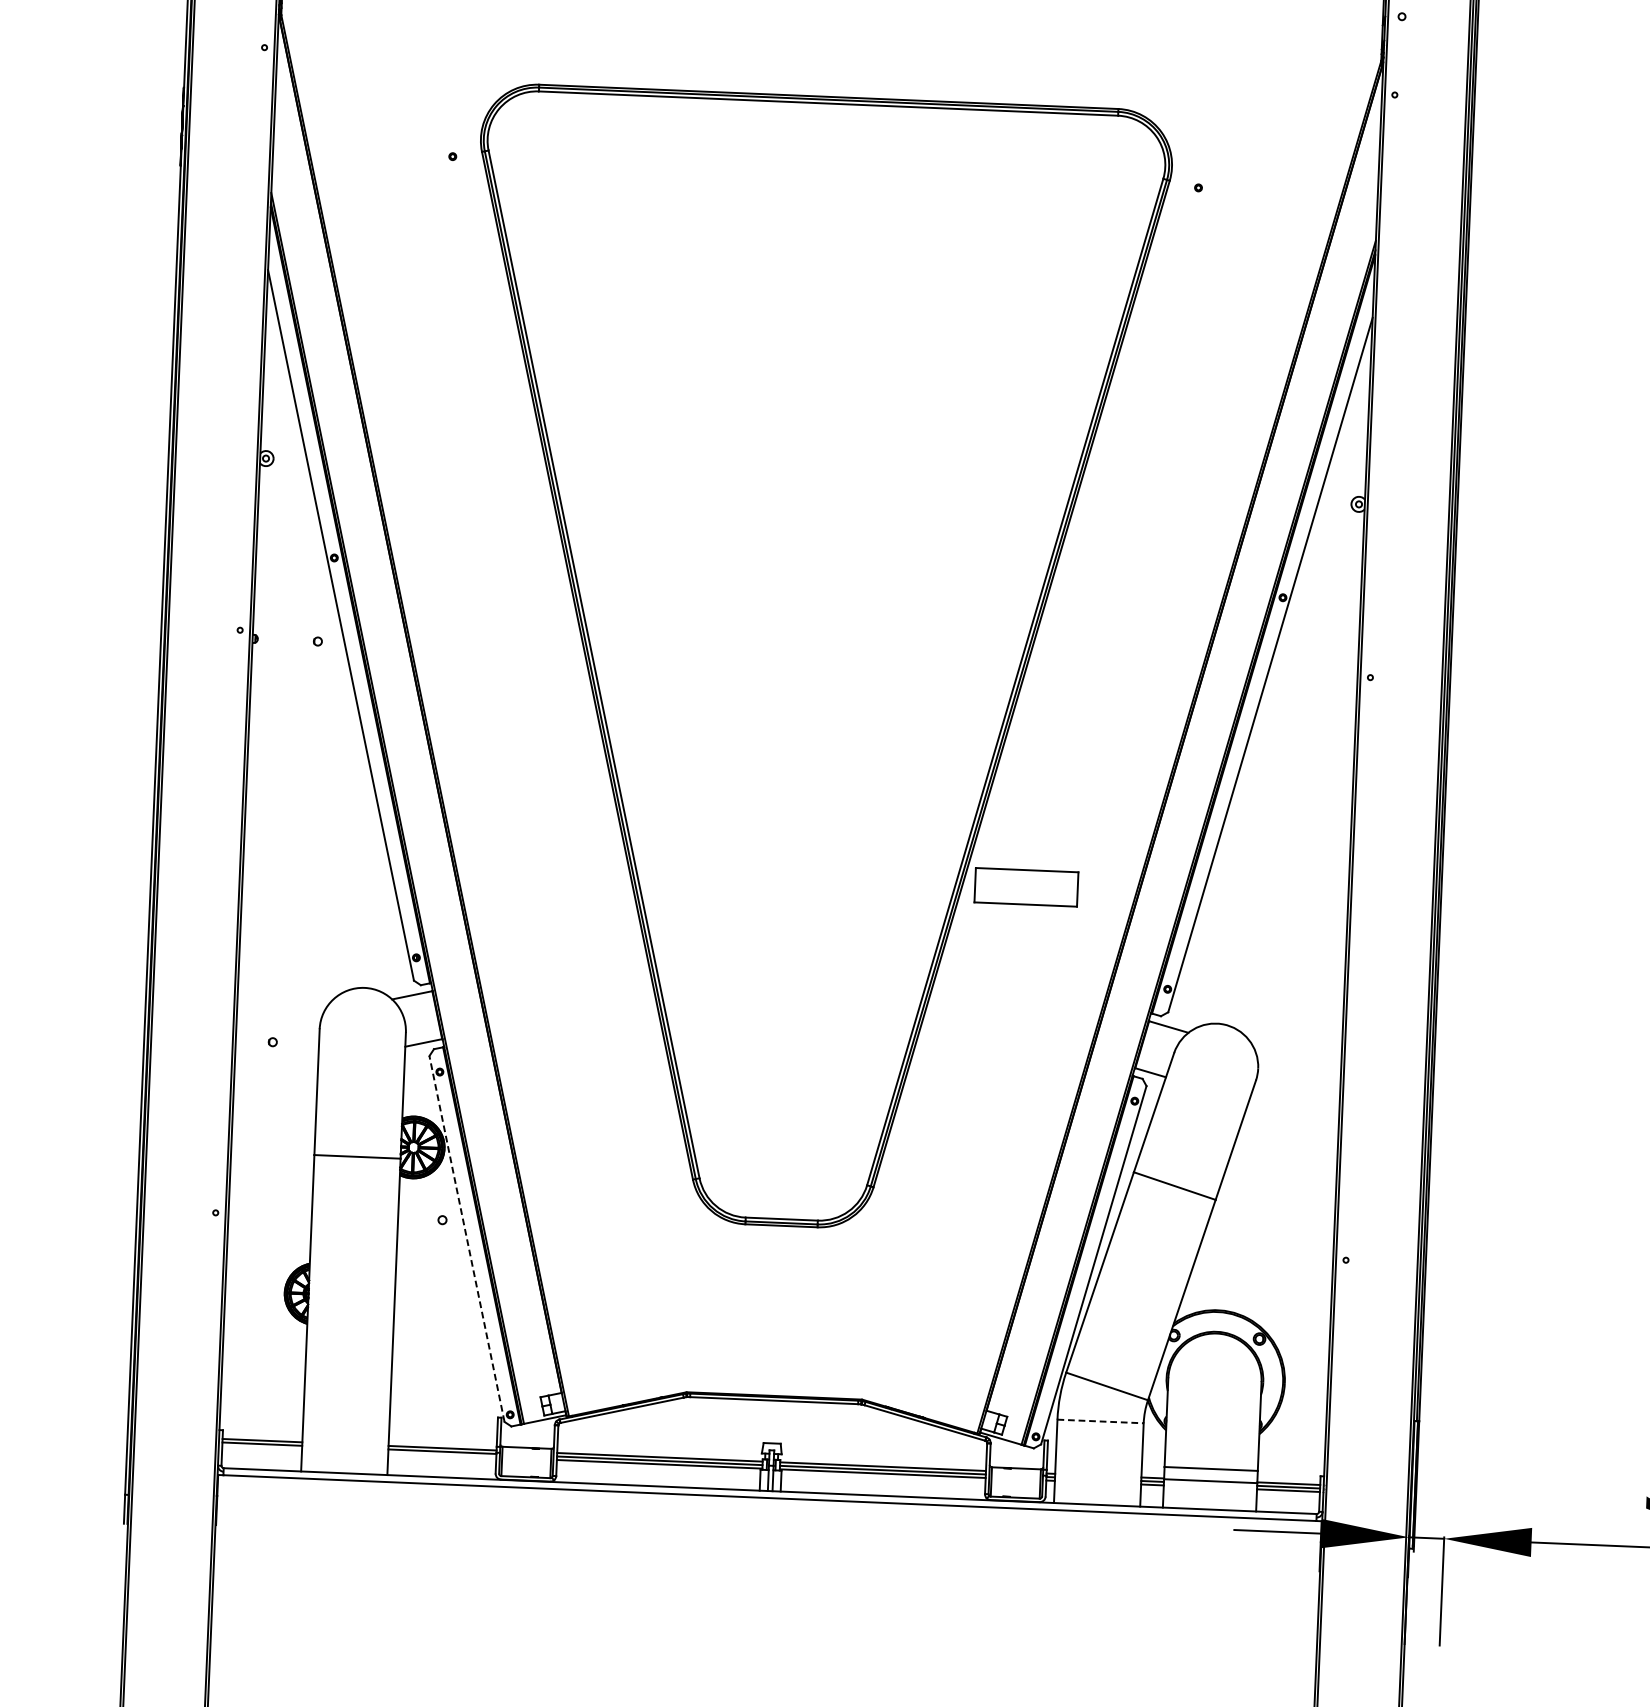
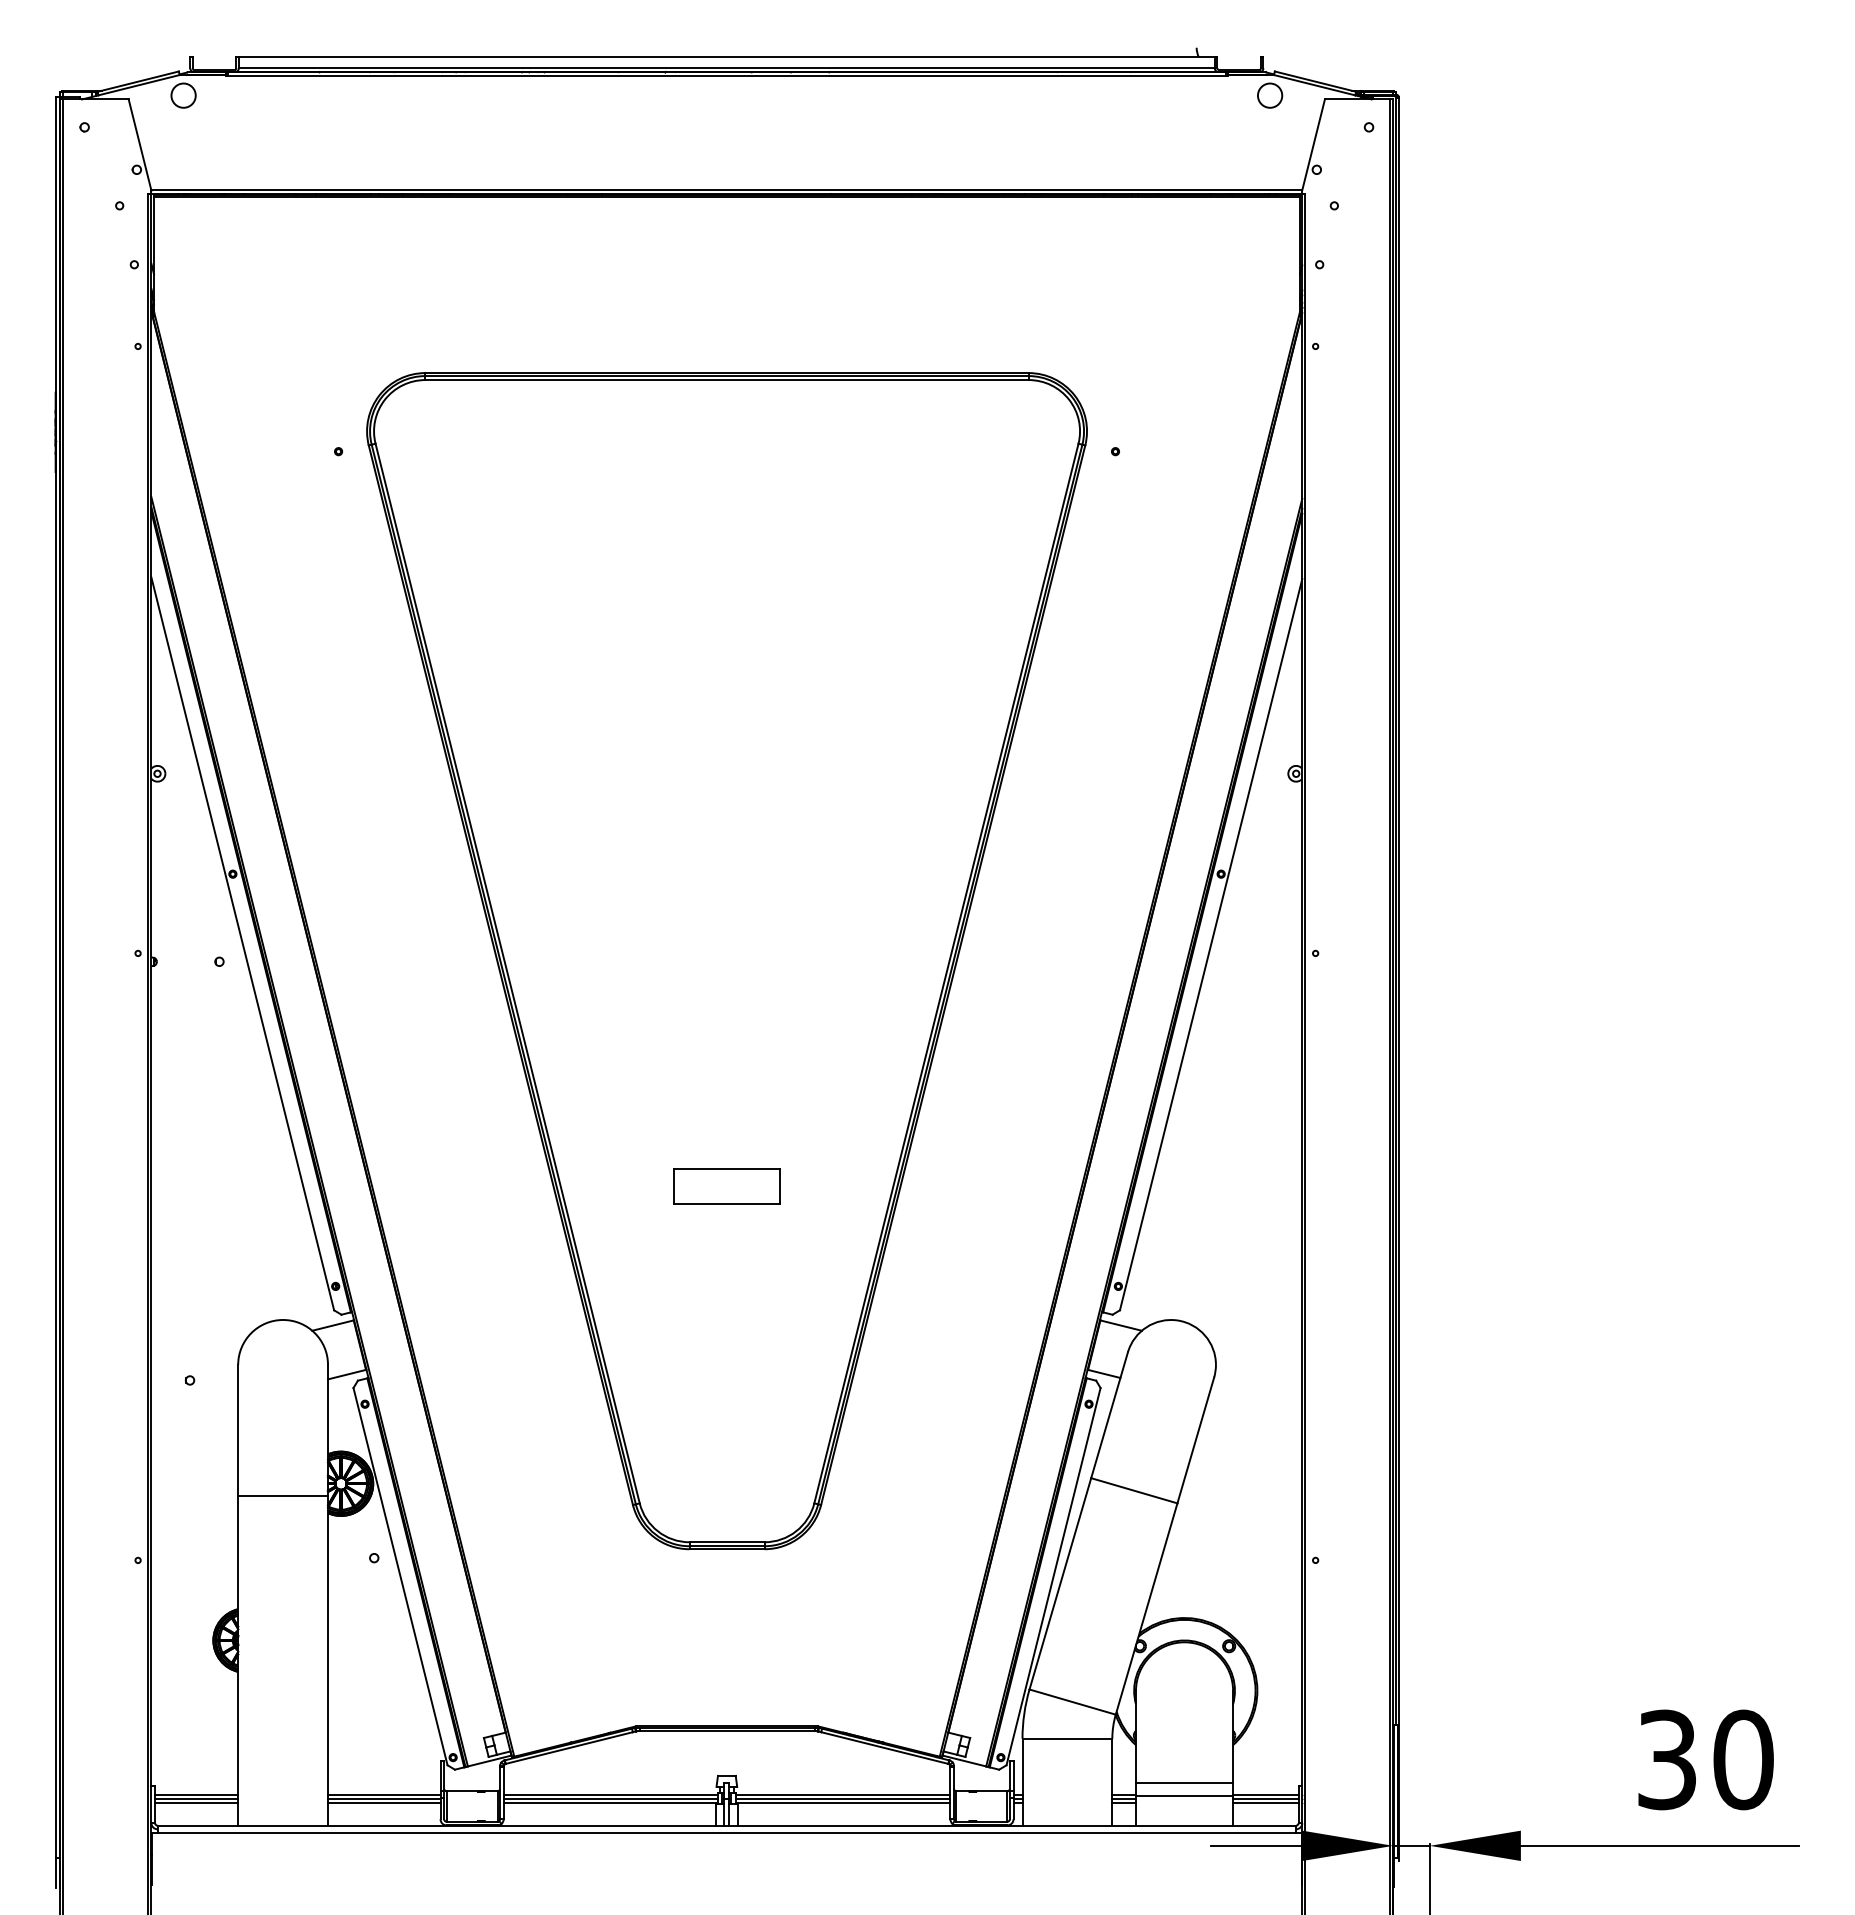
part: (1025, 887) -> (726, 1186), moved
line: (466, 1238) -> (400, 1576), dashed -> solid
line: (1100, 1421) -> (1067, 1738), dashed -> solid
line: (262, 1447) -> (196, 1802), added
line: (442, 1455) -> (384, 1802), added

